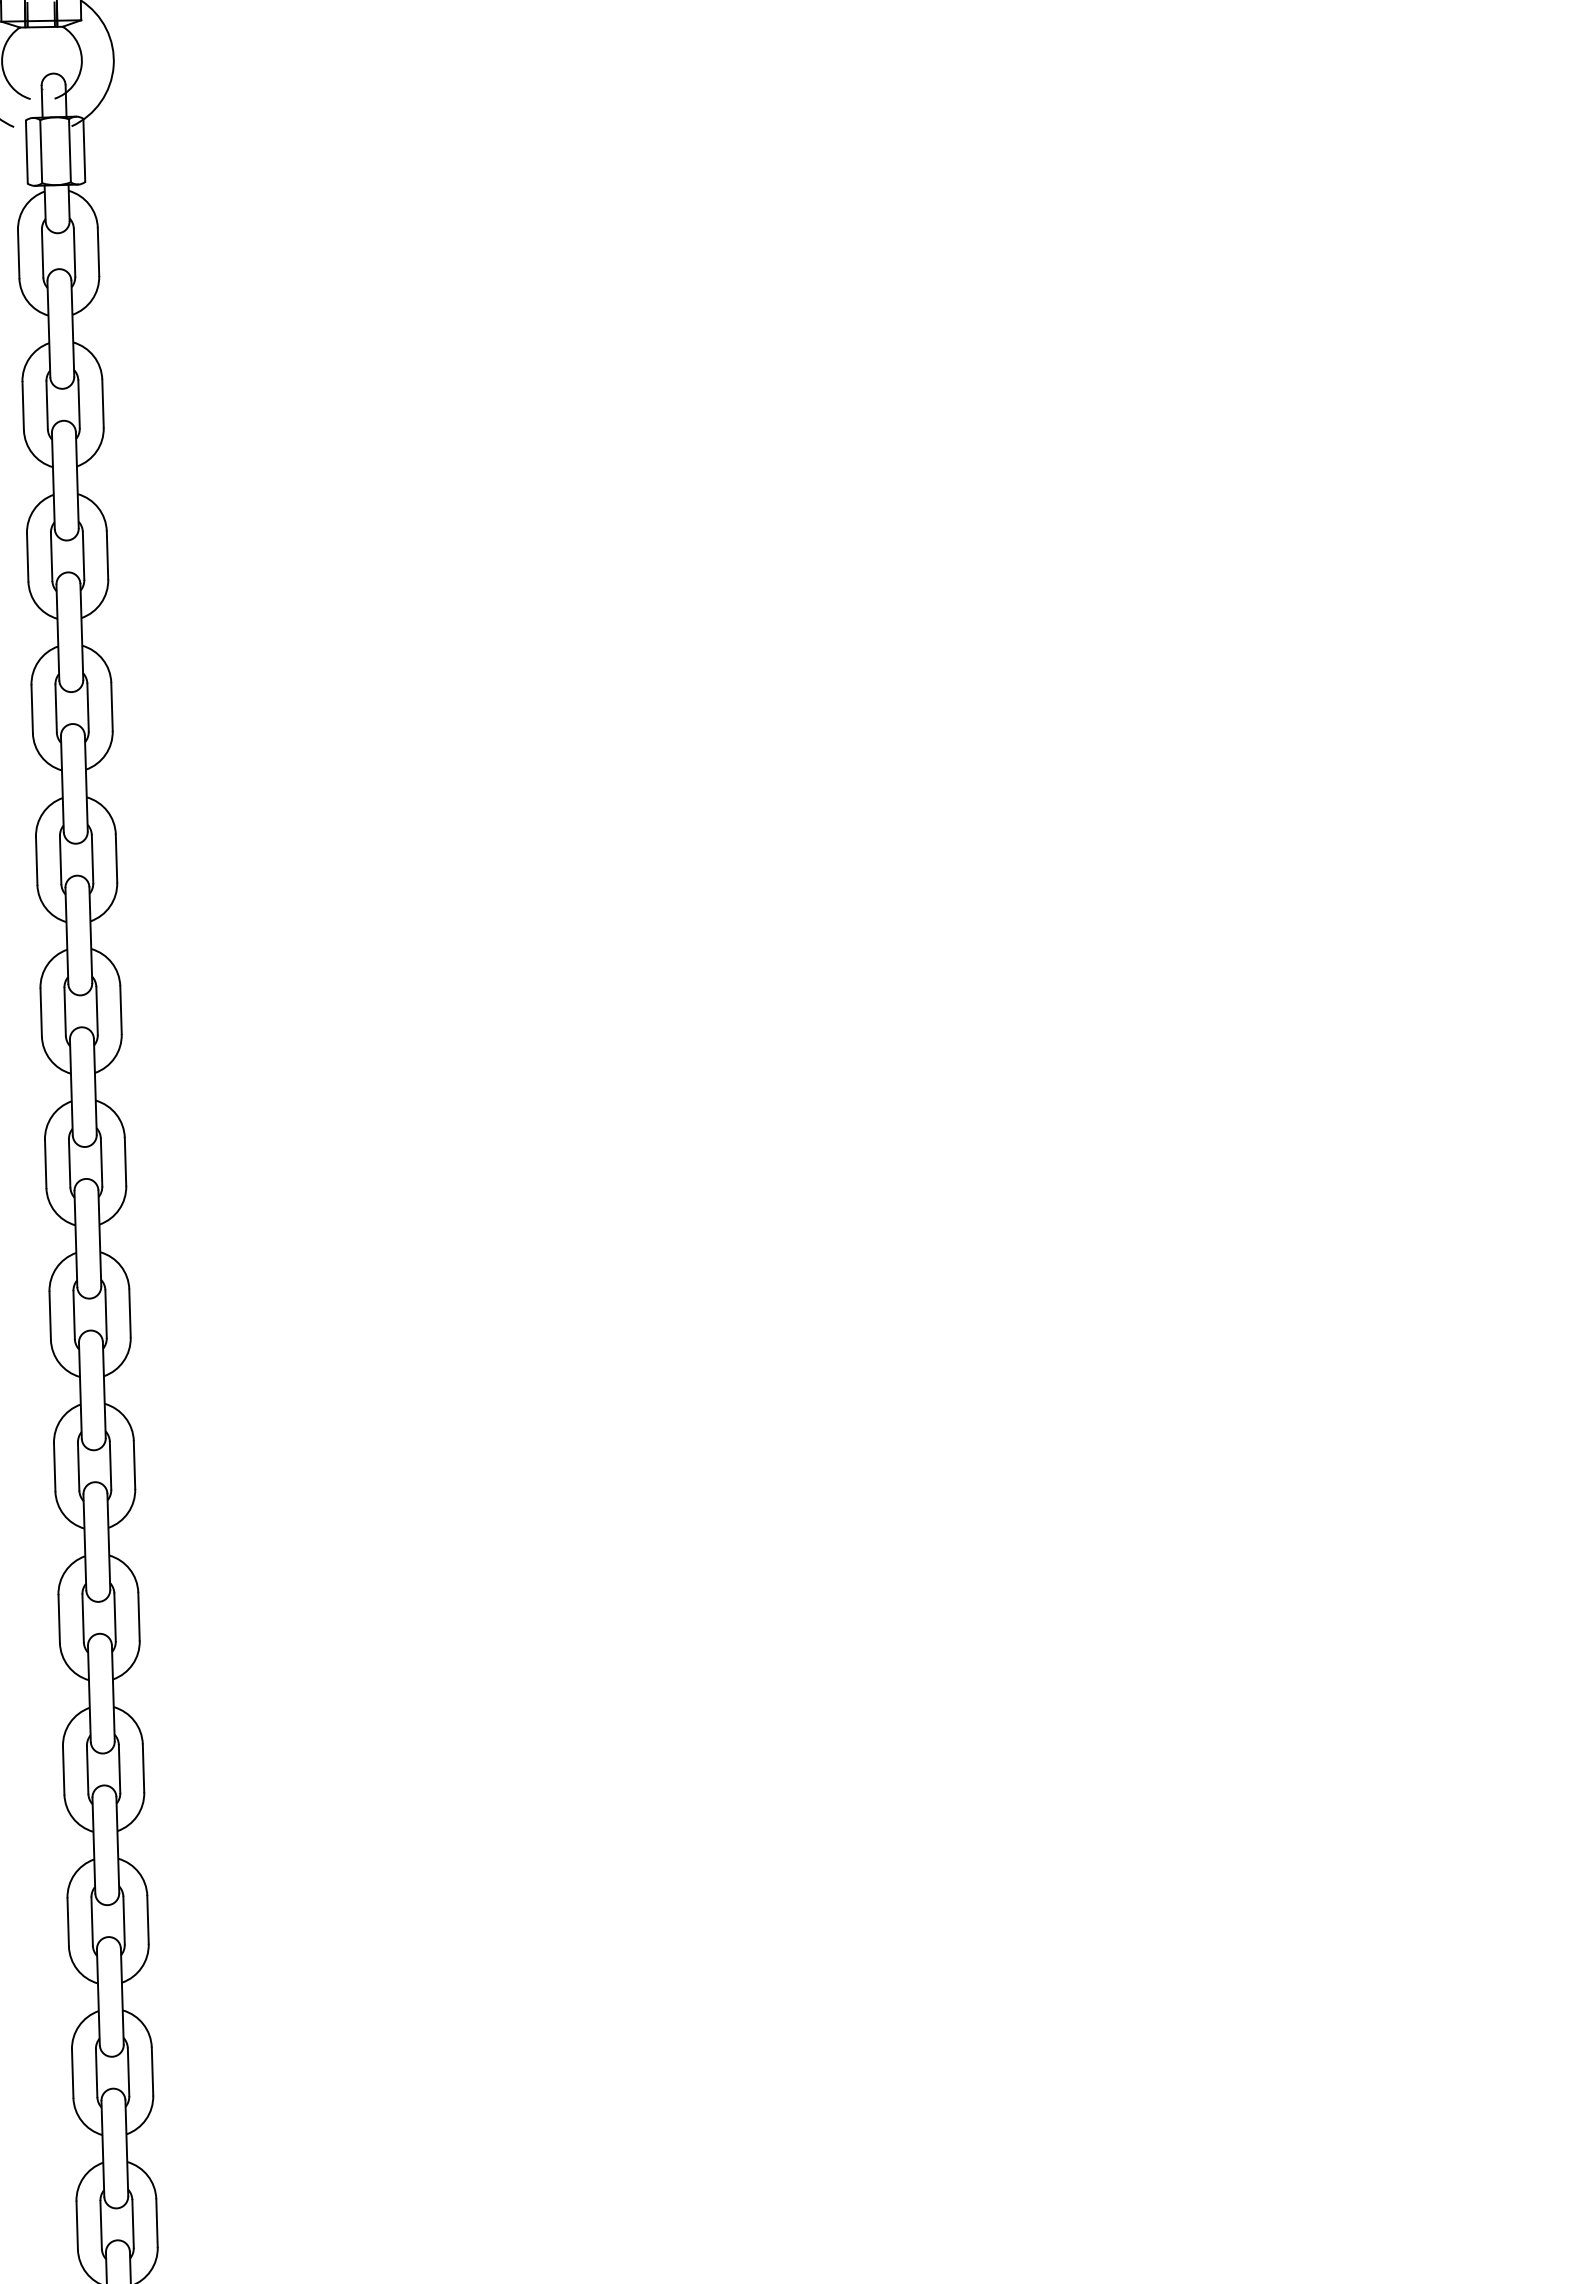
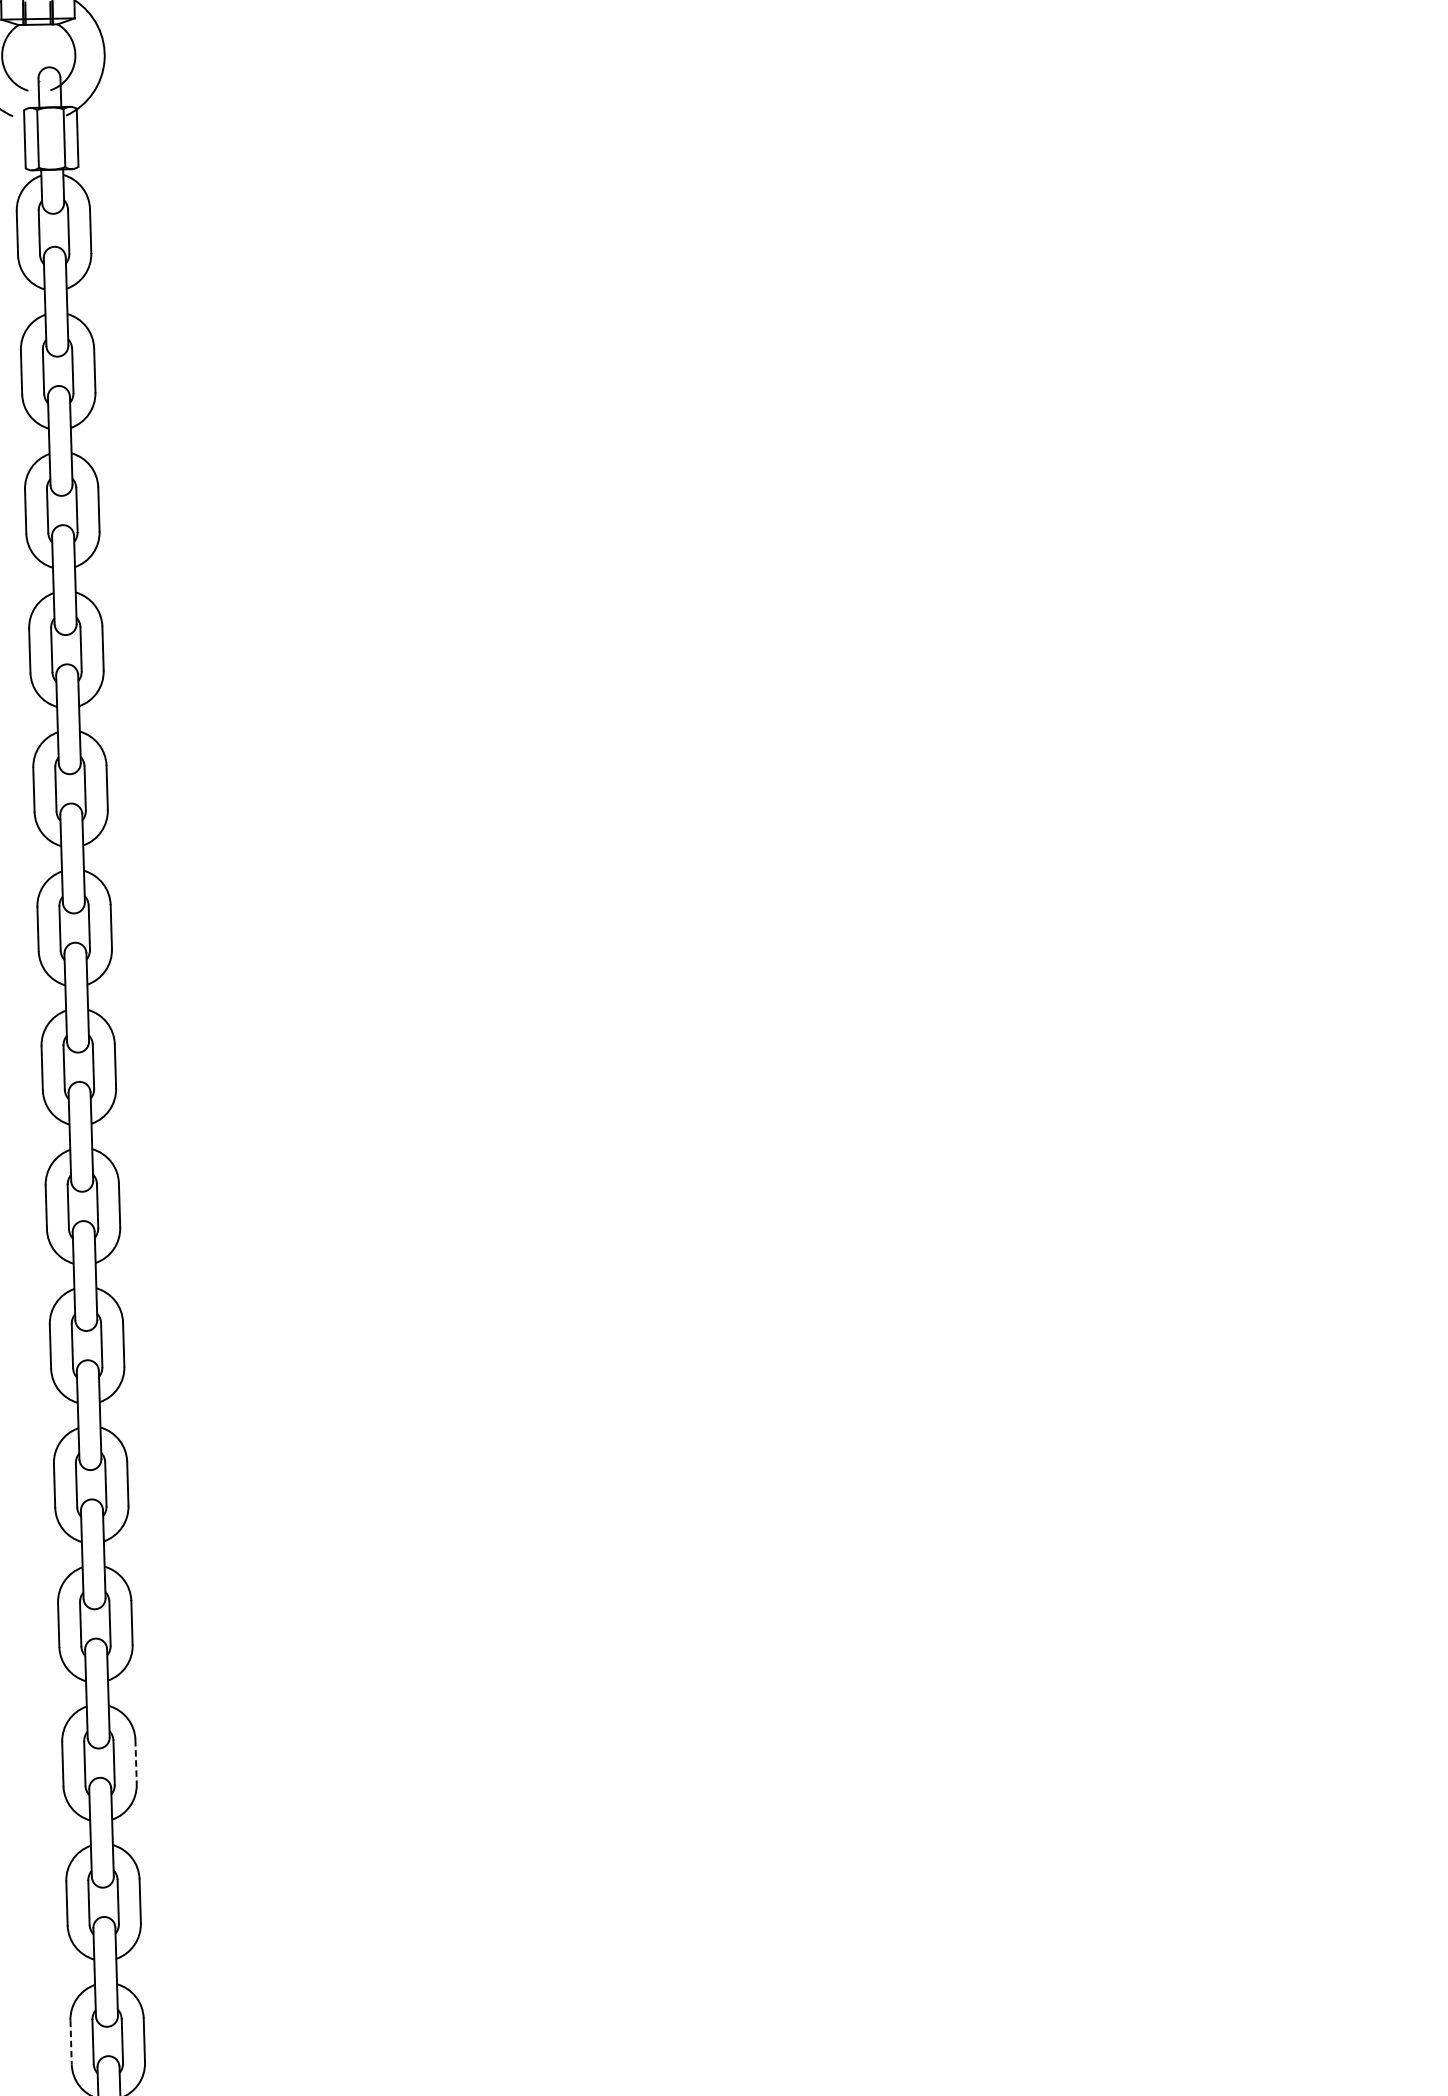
line: (148, 1919) -> (136, 1761), solid -> dashed
line: (77, 2225) -> (71, 2042), solid -> dashed

